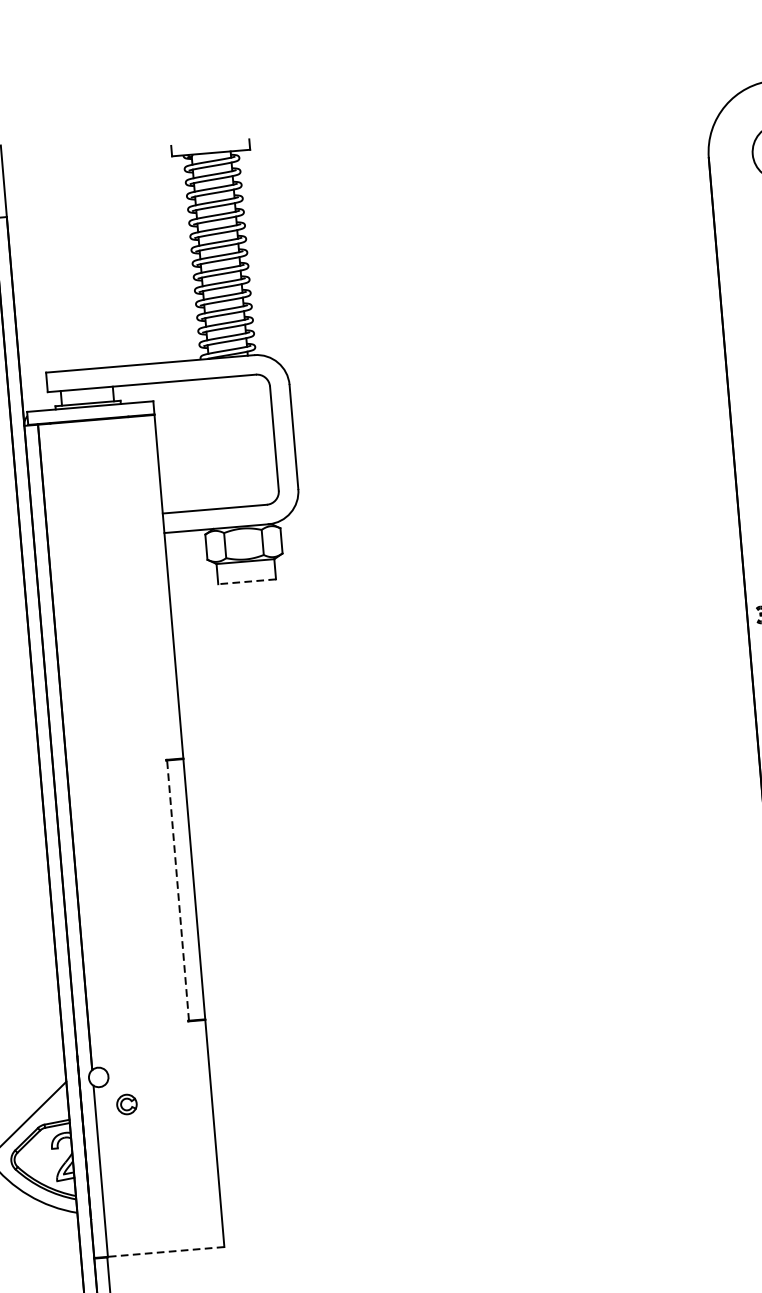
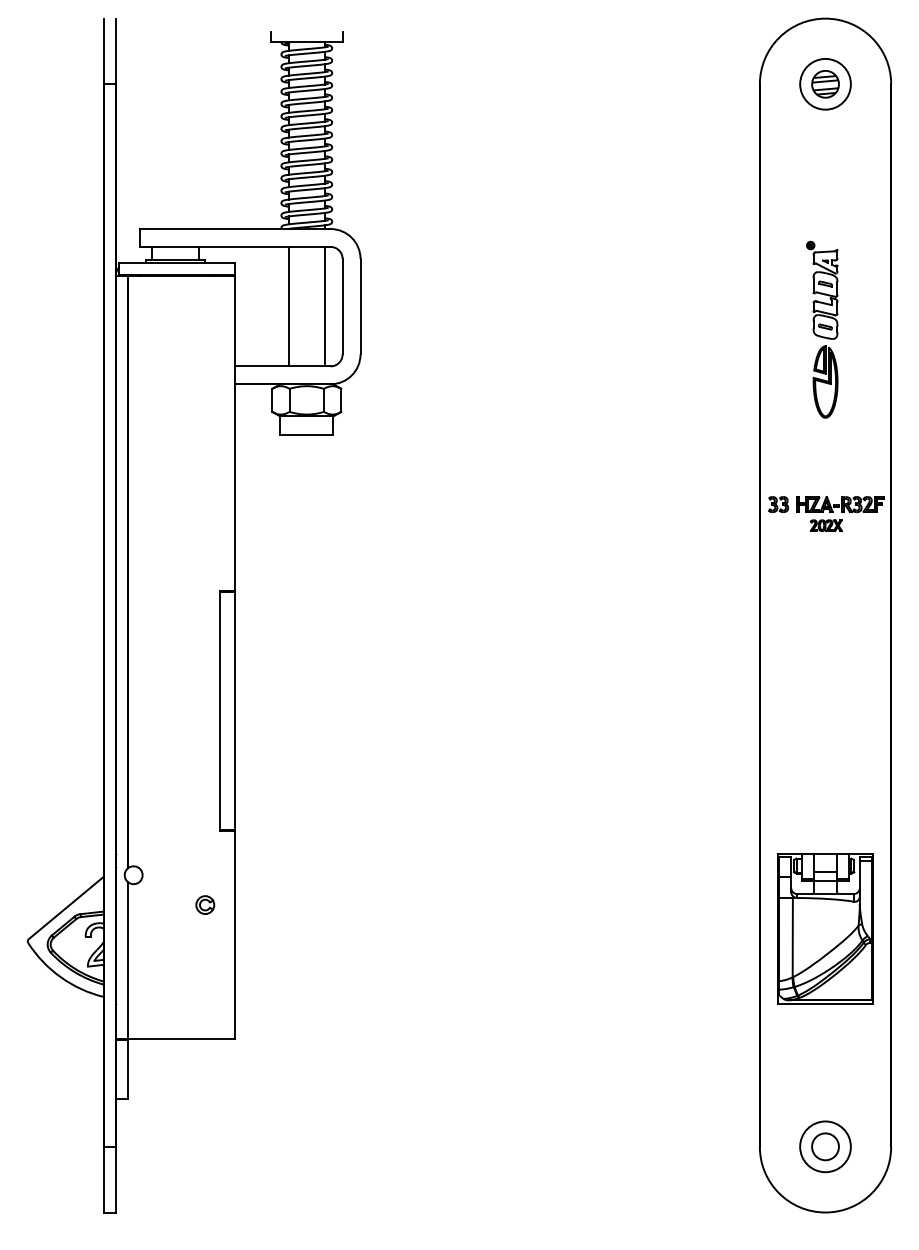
line: (254, 440) -> (324, 306), added
line: (215, 443) -> (288, 306), added
line: (246, 582) -> (306, 435), dashed -> solid
line: (178, 889) -> (220, 710), dashed -> solid
part: (127, 1103) -> (205, 904), moved
line: (165, 1252) -> (181, 1039), dashed -> solid

